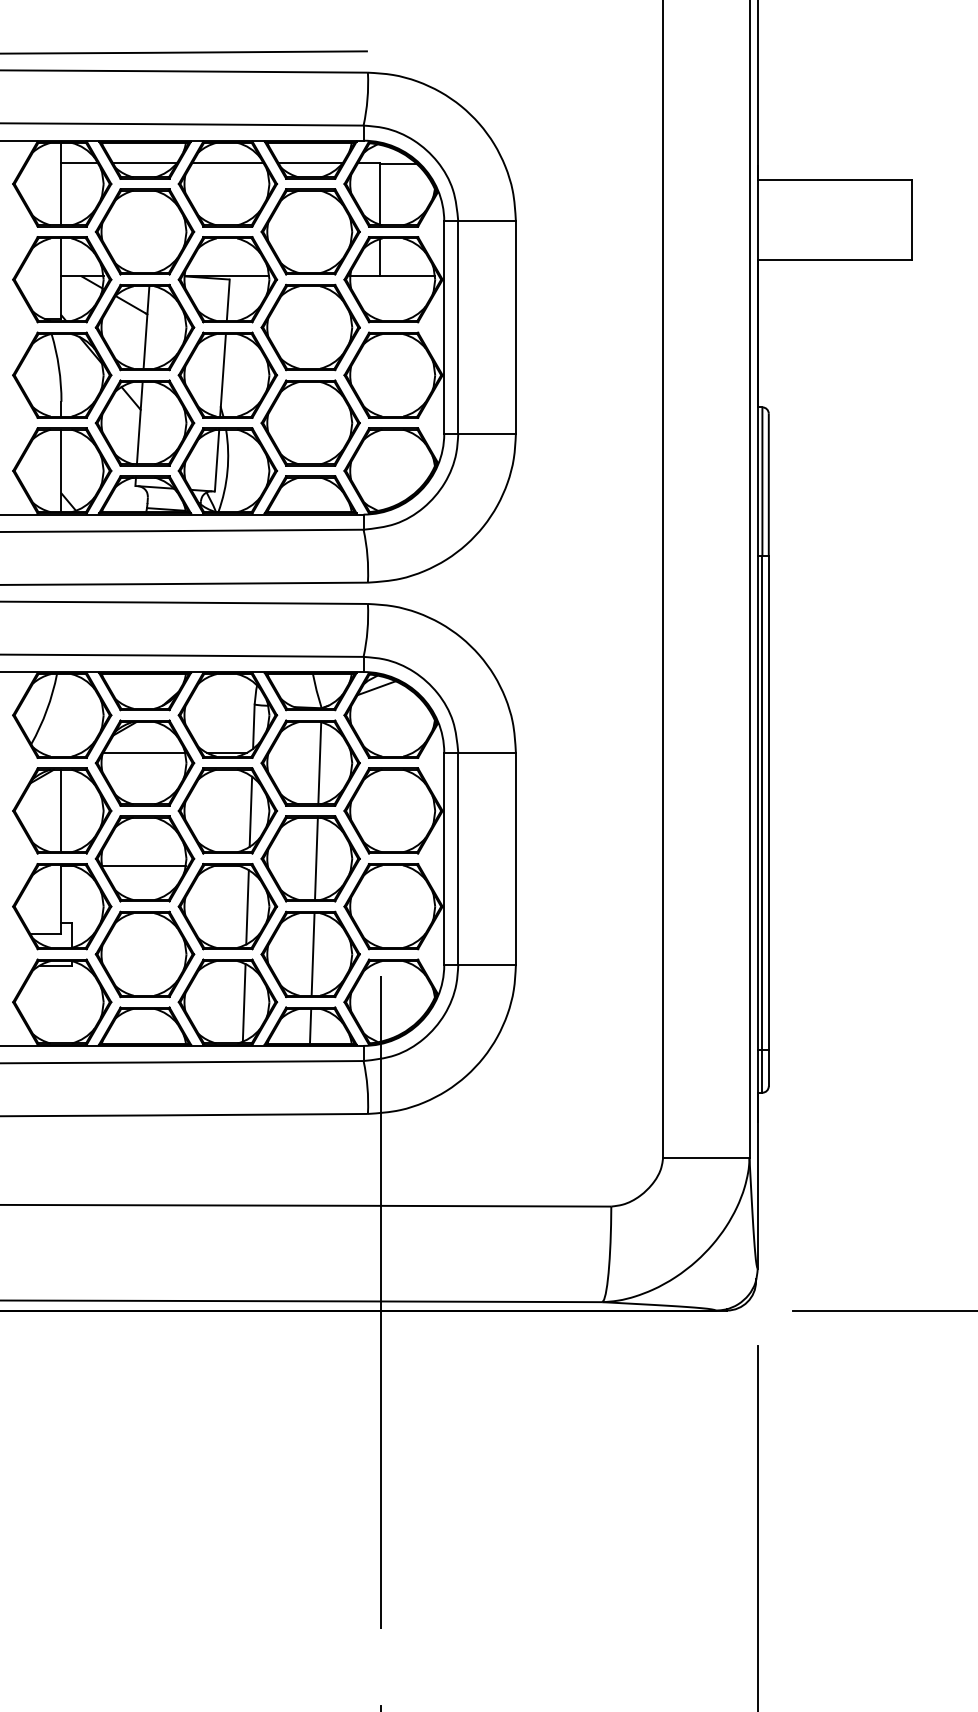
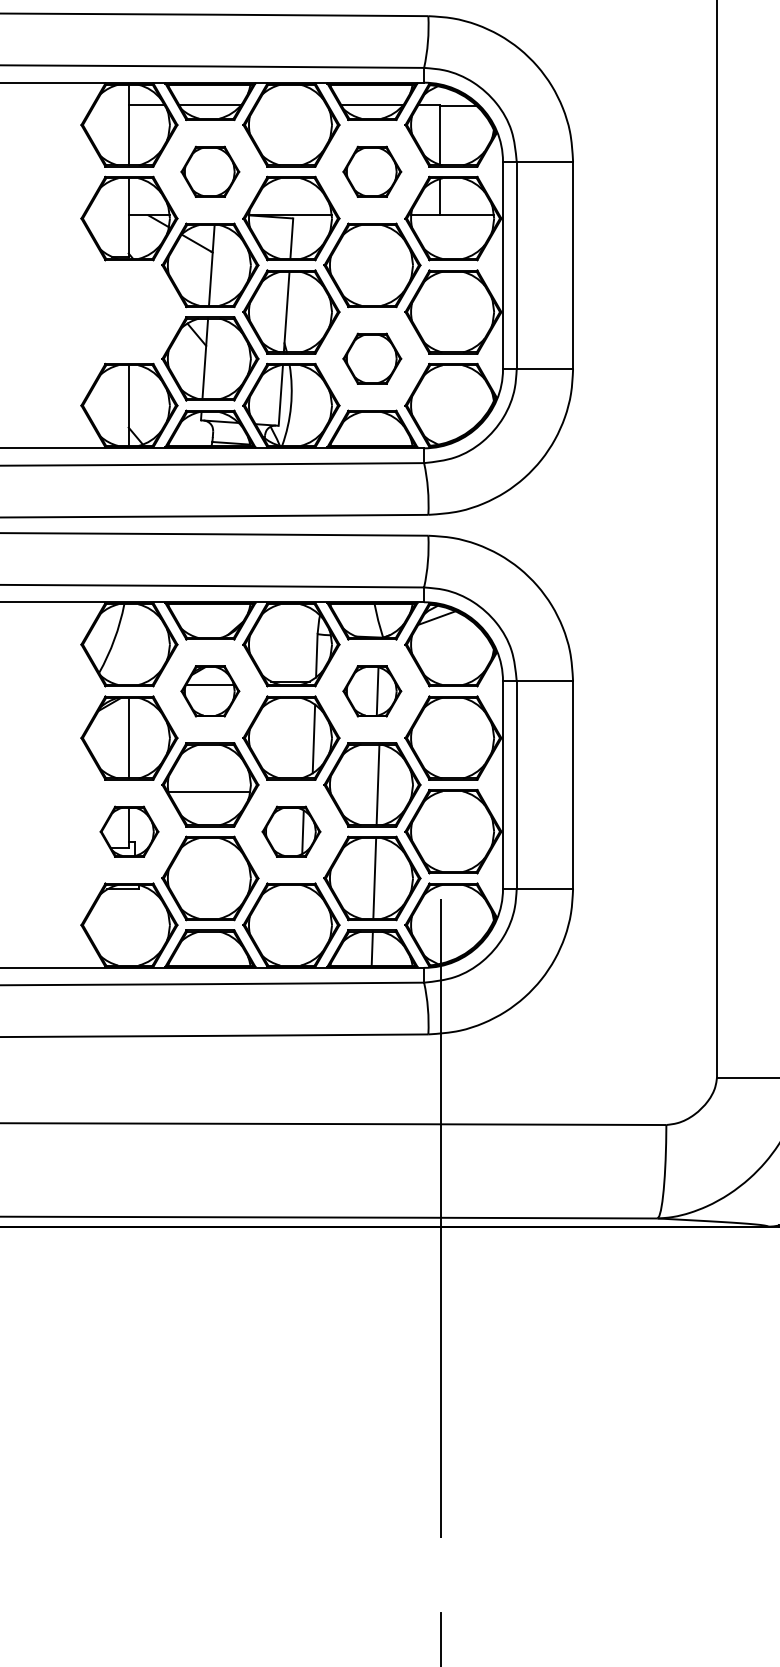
line: (227, 163) -> (291, 104), removed
part: (144, 231) -> (209, 171), size x0.6
part: (310, 231) -> (372, 171), size x0.6
part: (62, 374) -> (129, 311), removed
part: (310, 422) -> (372, 358), size x0.6
part: (144, 762) -> (209, 690), size x0.6
part: (310, 762) -> (372, 690), size x0.6
part: (62, 906) -> (129, 831), size x0.6
part: (227, 906) -> (291, 831), size x0.6
line: (243, 1002) -> (306, 925), removed

